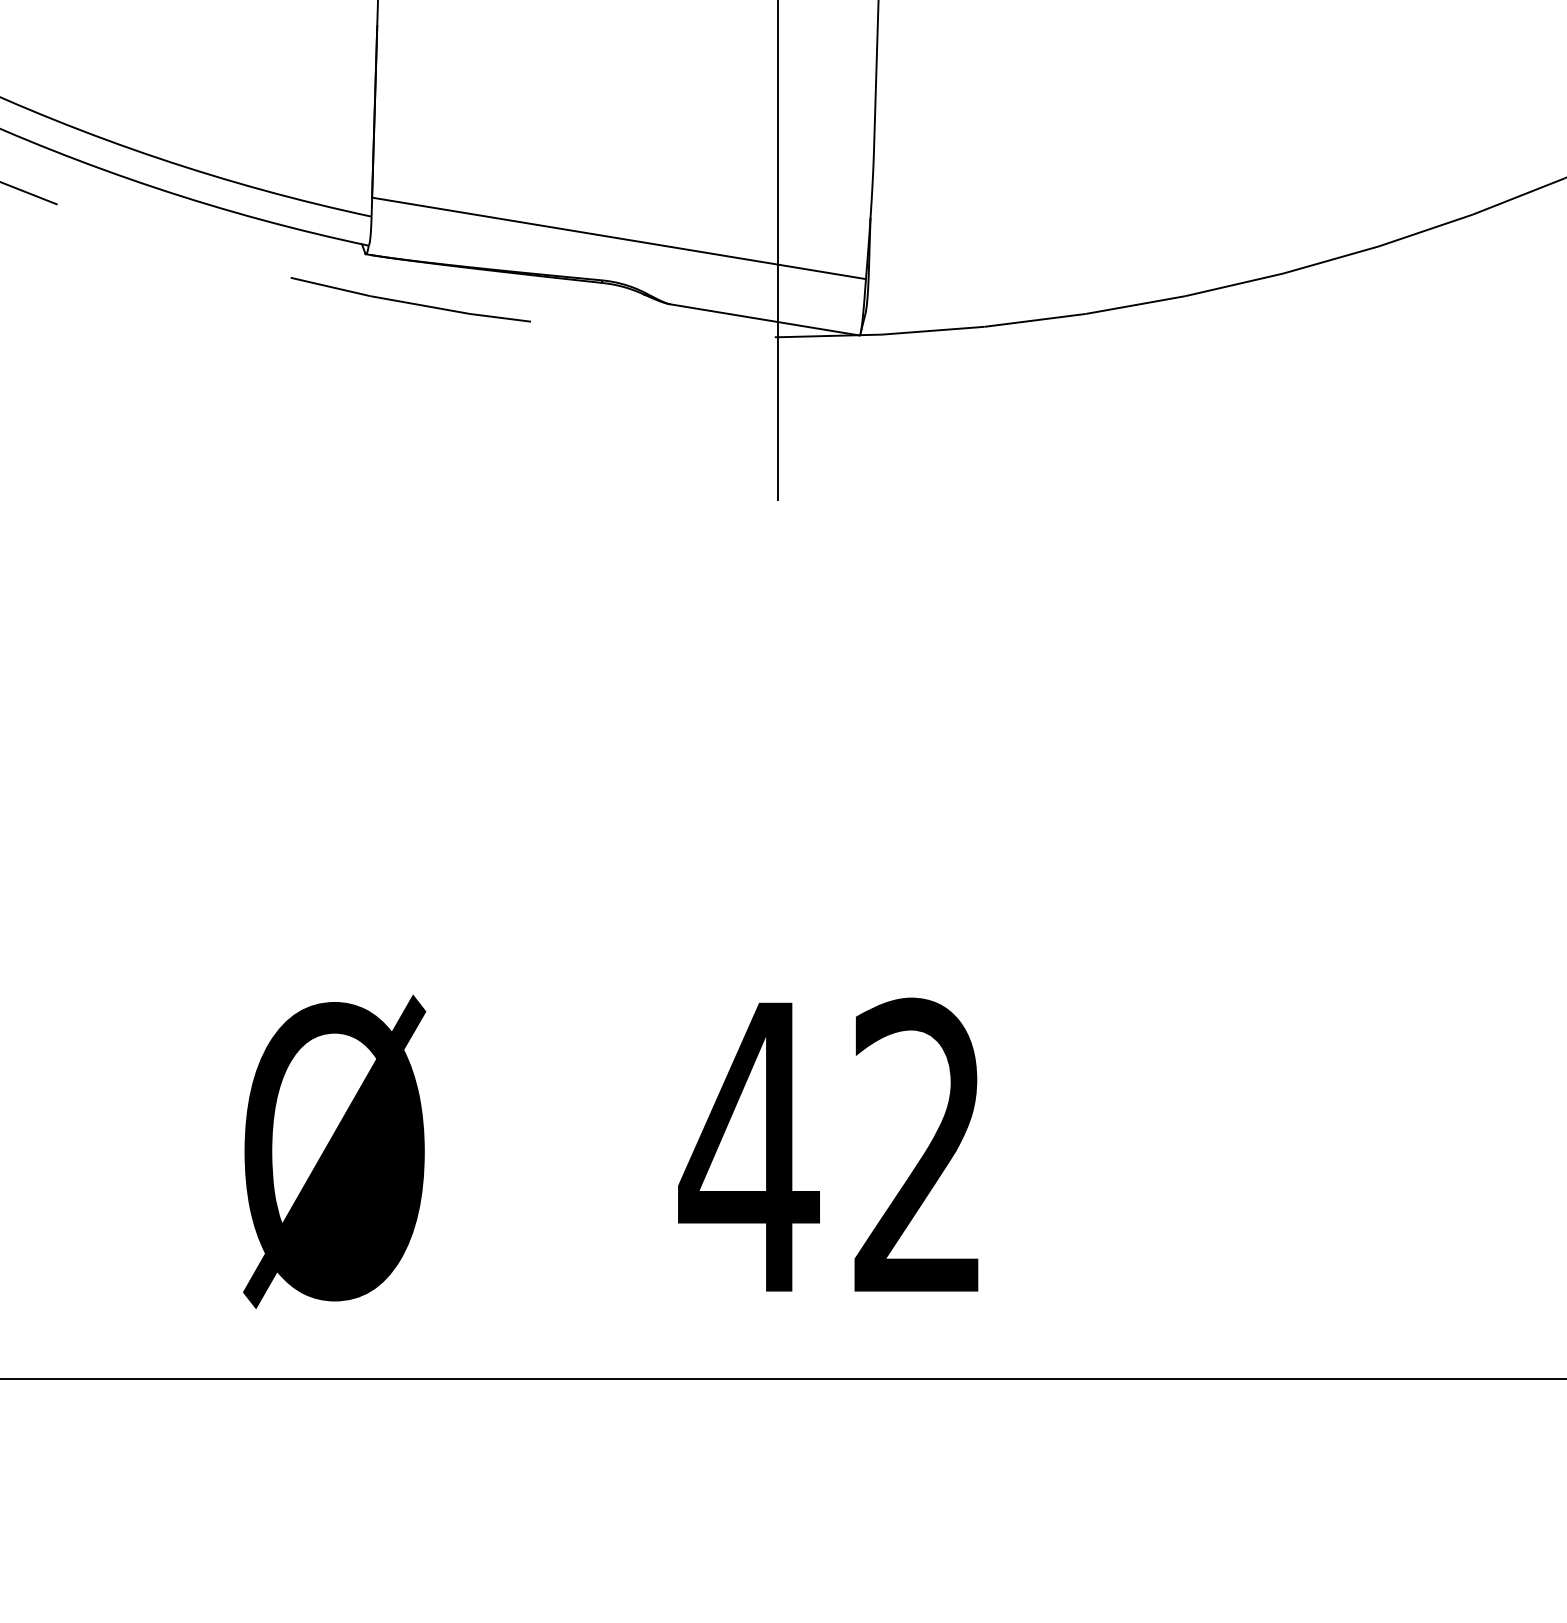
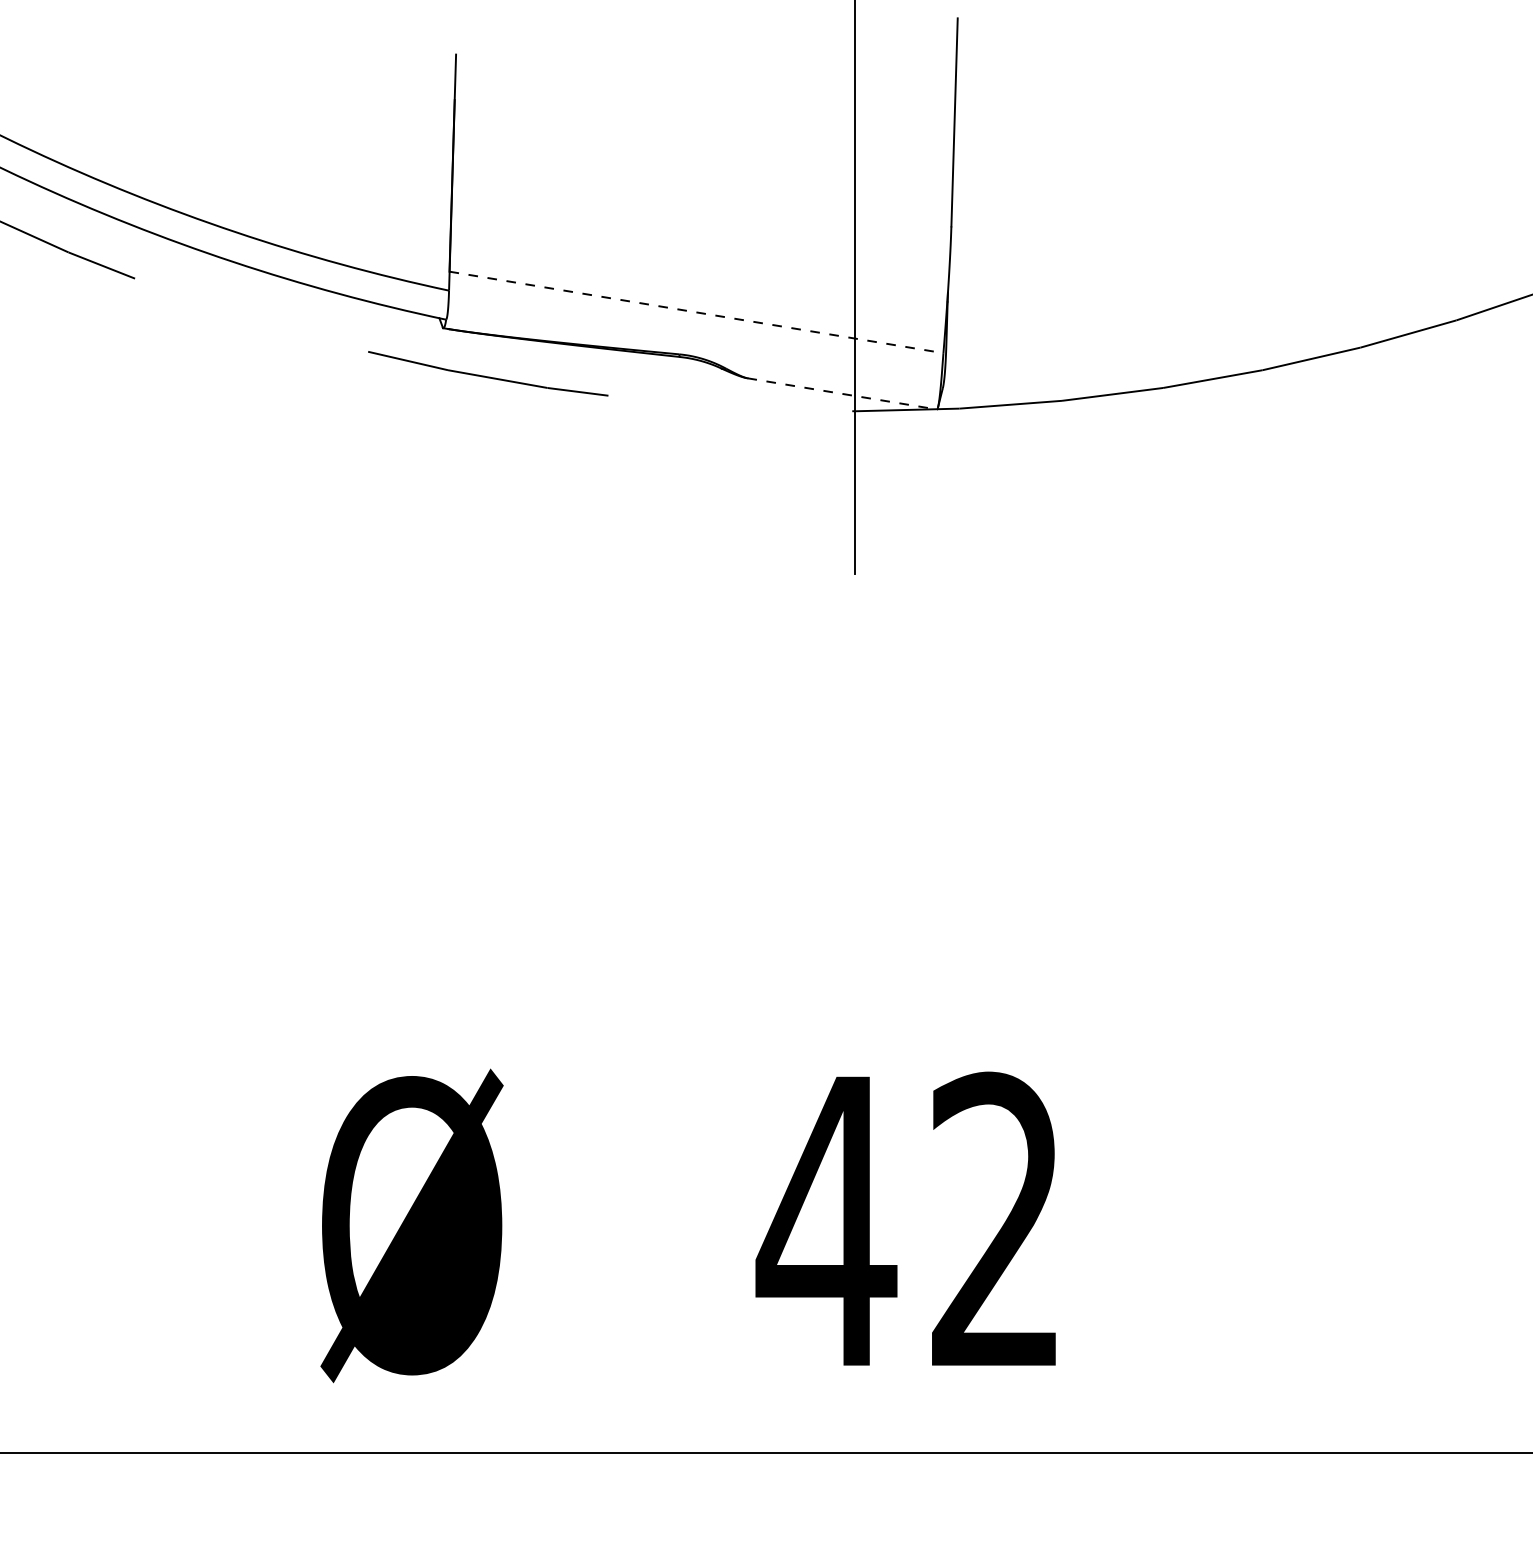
line: (619, 238) -> (696, 312), solid -> dashed
line: (765, 319) -> (842, 393), solid -> dashed

